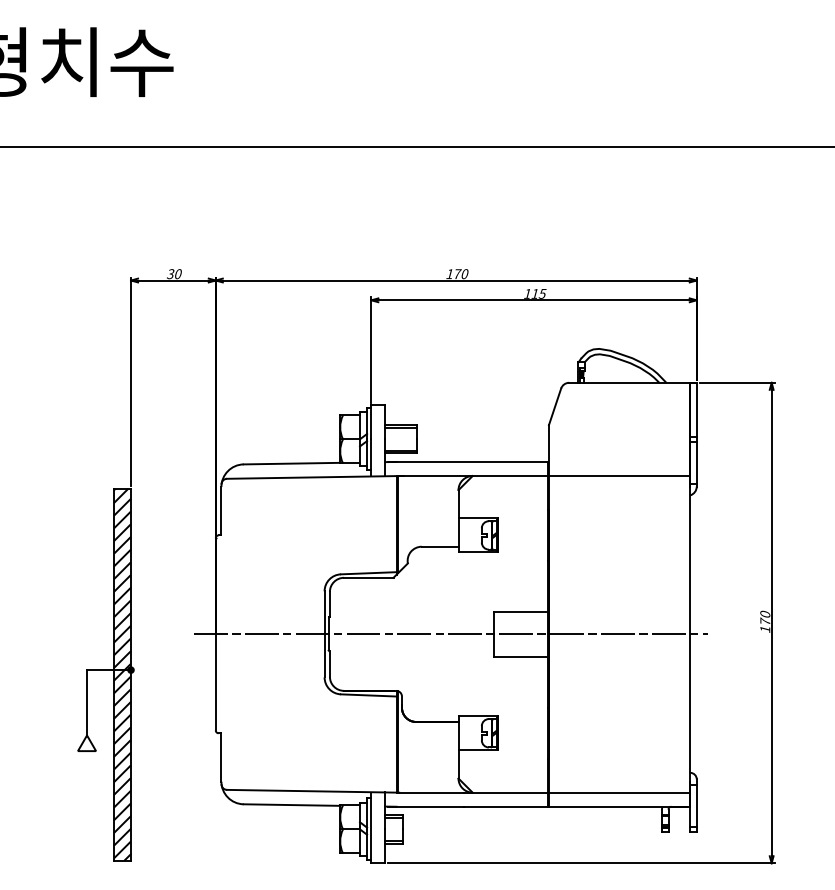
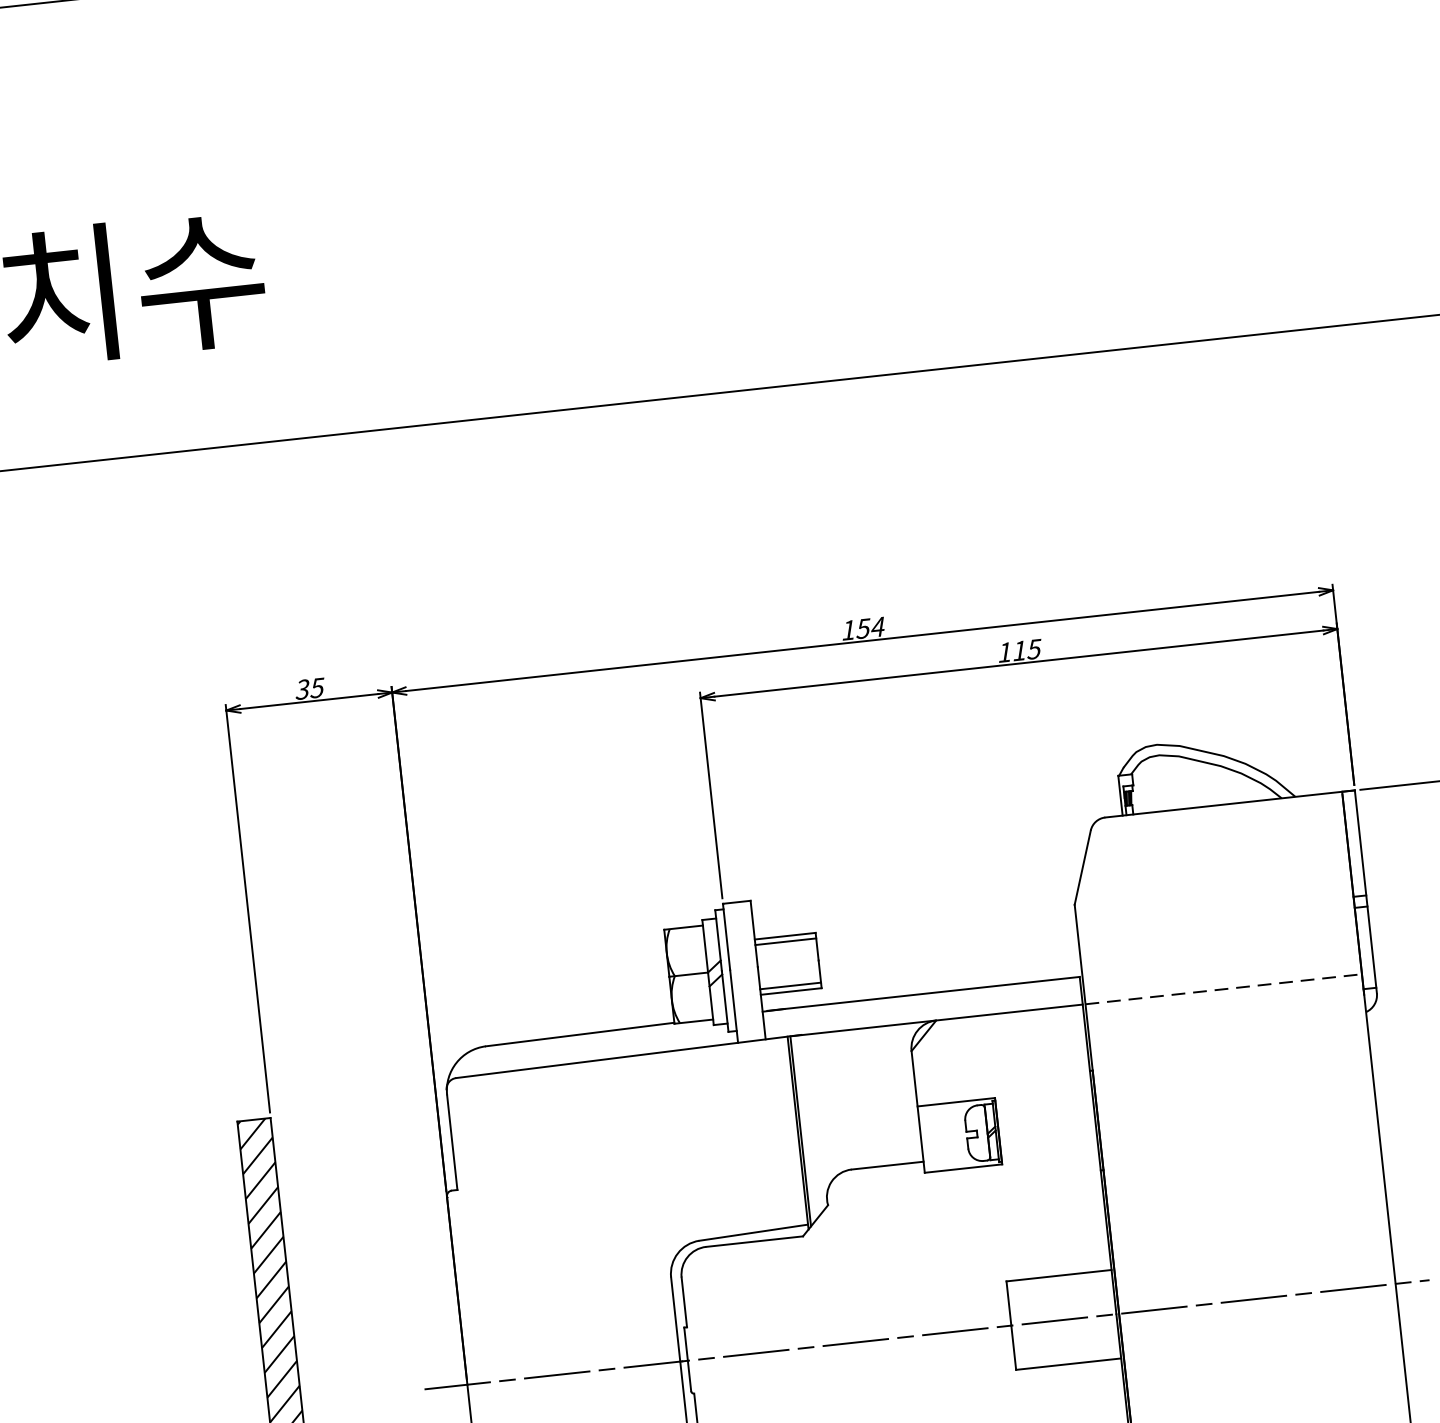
text: (178, 273) -> (317, 686), 30 -> 35
text: (460, 274) -> (869, 628), 170 -> 154
line: (619, 476) -> (1223, 990), solid -> dashed

